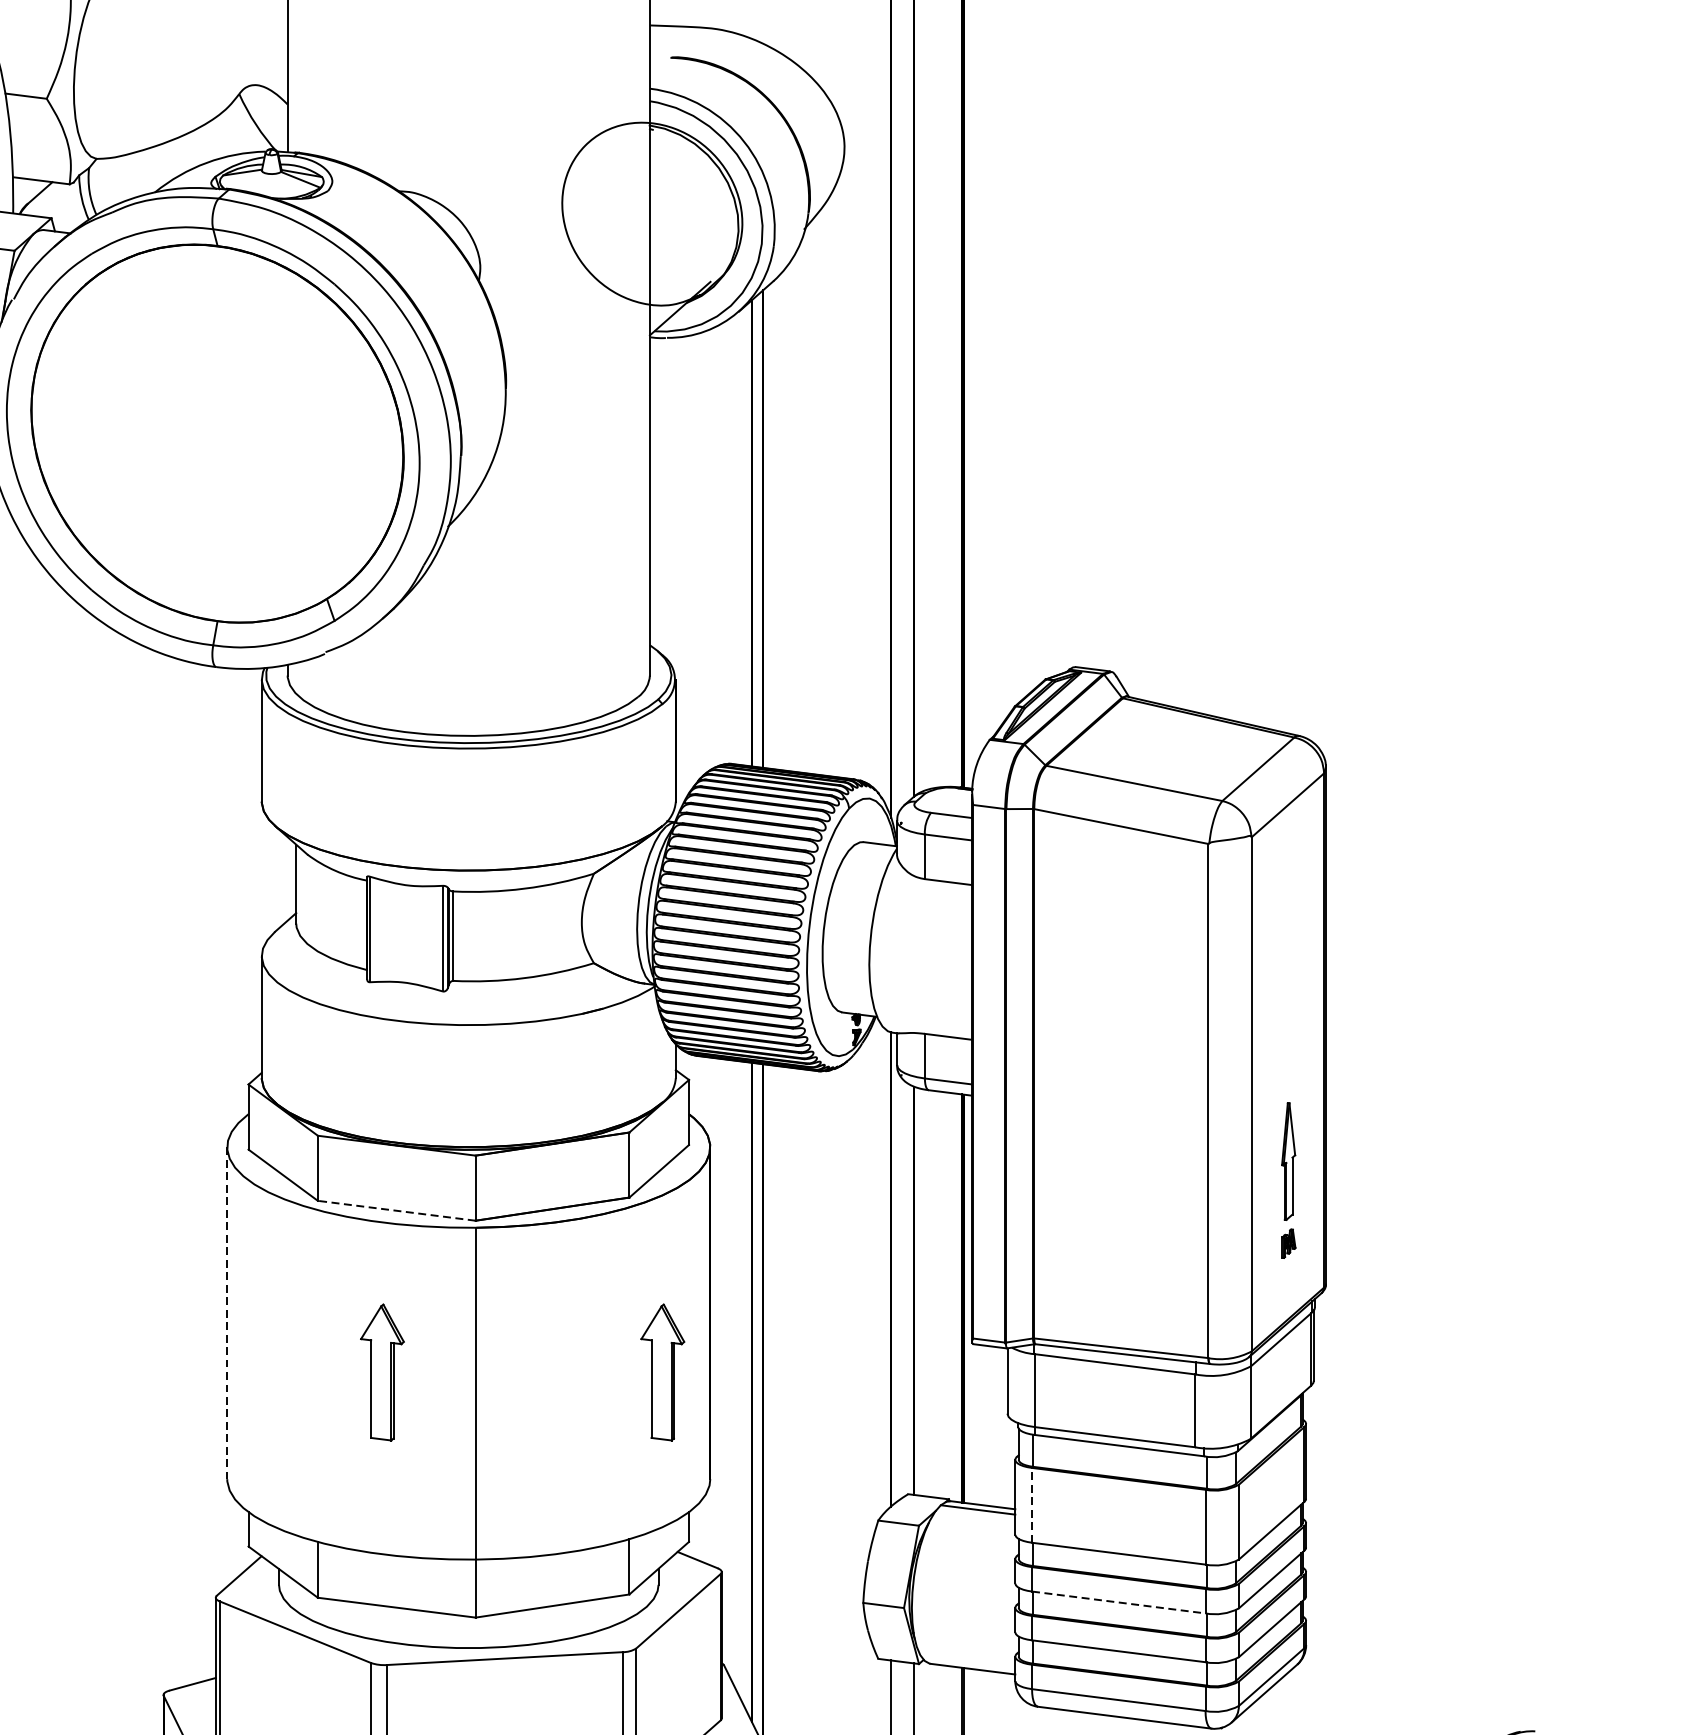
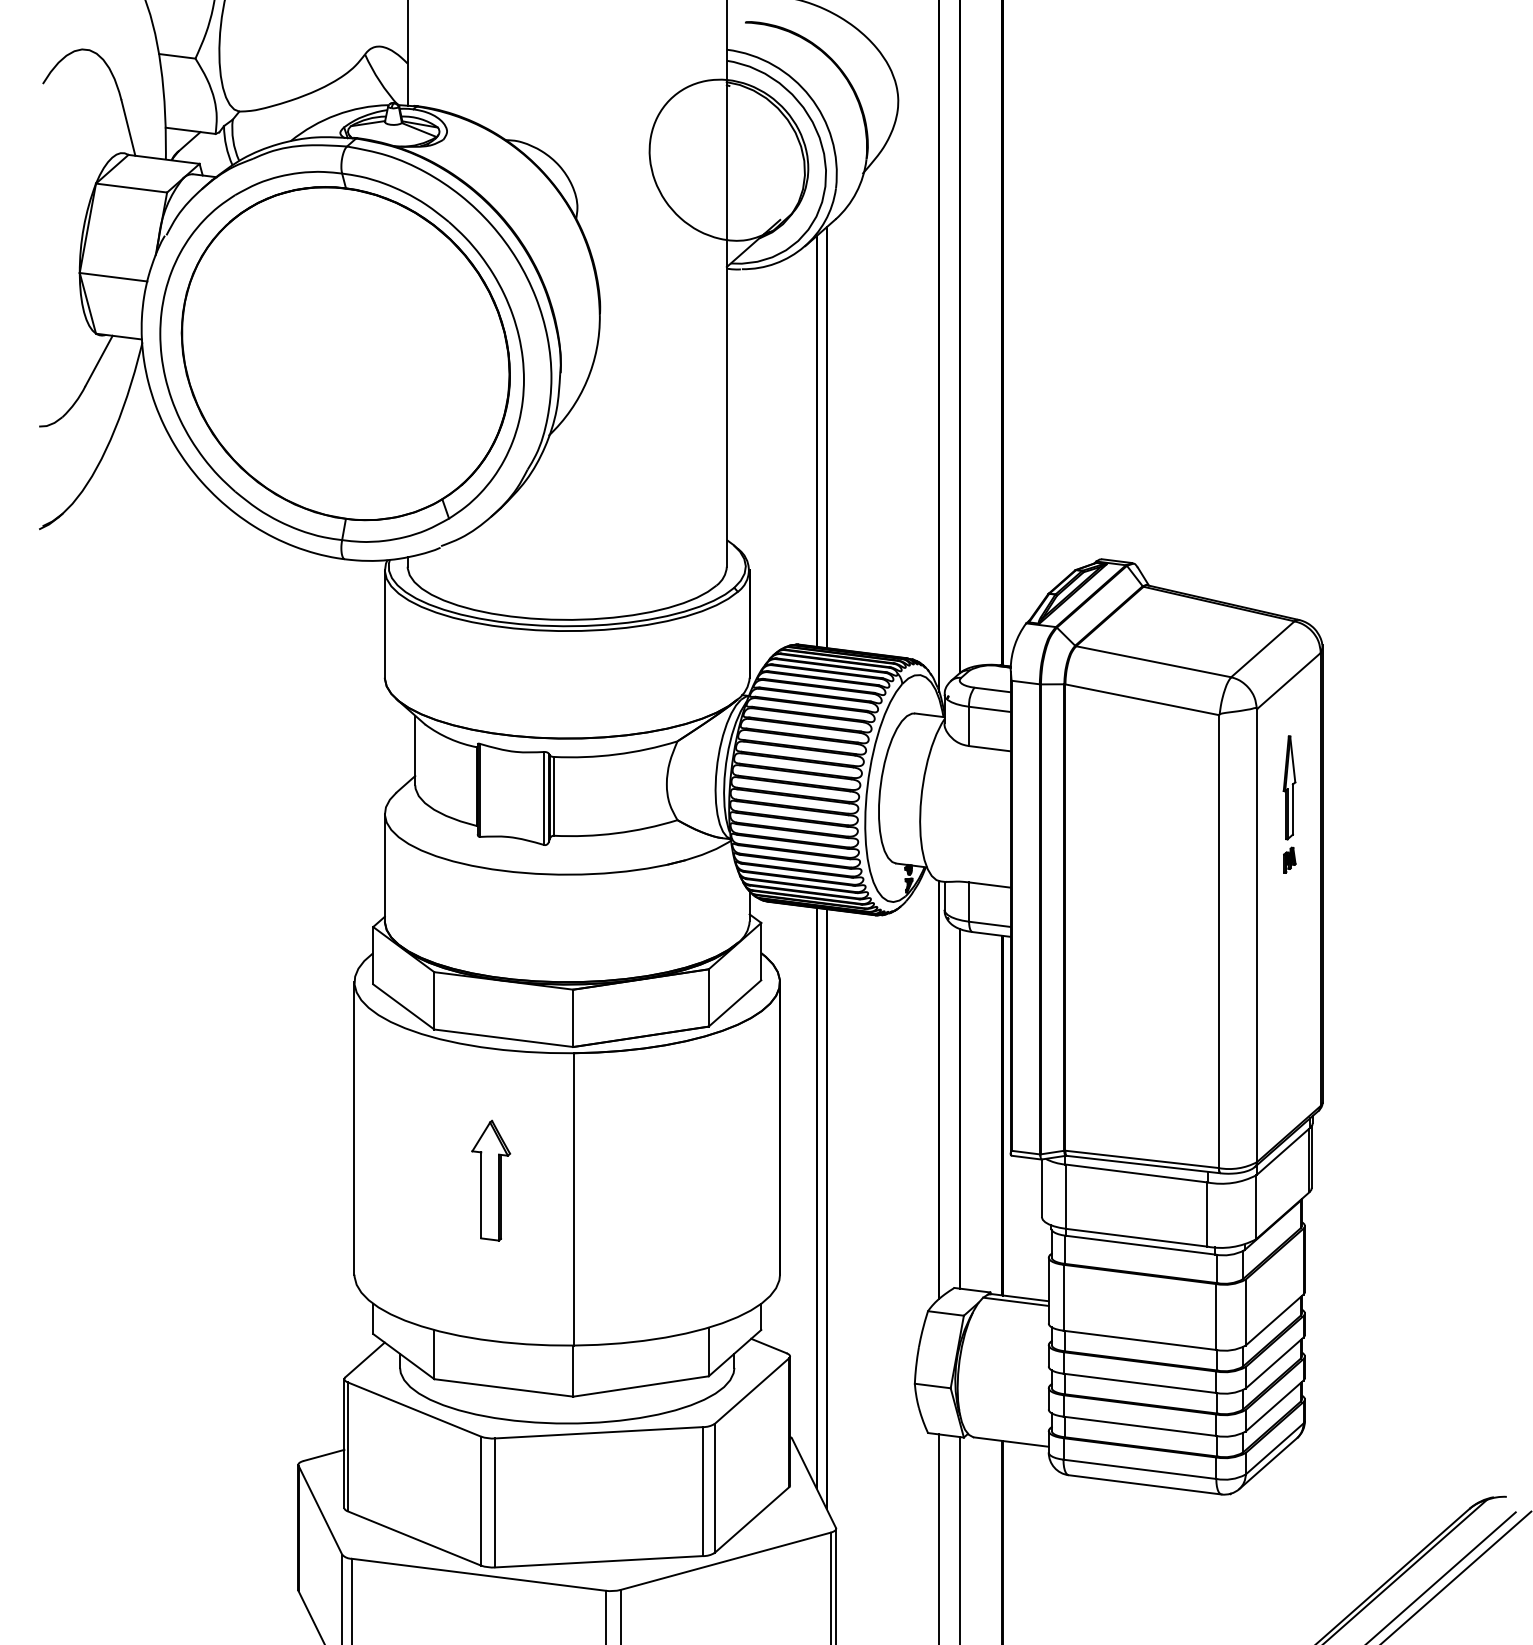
part: (1288, 1180) -> (1289, 804), moved
line: (396, 1211) -> (503, 1038), dashed -> solid
line: (227, 1314) -> (354, 1129), dashed -> solid
part: (663, 1372) -> (738, 1180), removed
line: (1032, 1505) -> (1063, 1297), dashed -> solid
line: (1119, 1602) -> (1140, 1383), dashed -> solid

